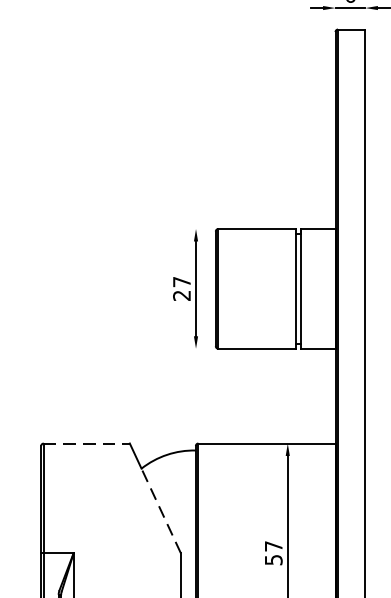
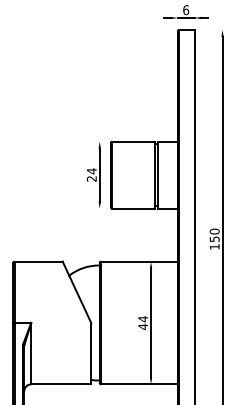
text: (181, 282) -> (91, 171), 27 -> 24
line: (88, 443) -> (39, 261), dashed -> solid
line: (161, 509) -> (80, 298), dashed -> solid
text: (274, 552) -> (143, 322), 57 -> 44

